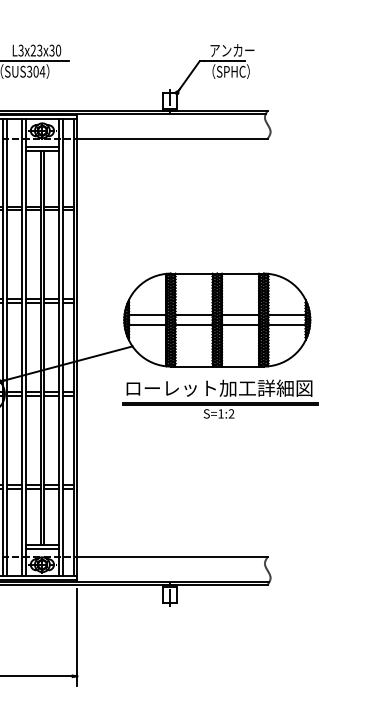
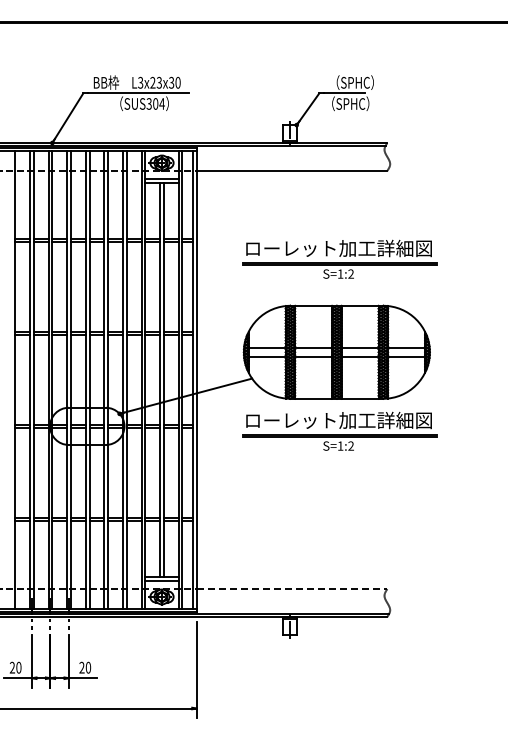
text: (231, 50) -> (351, 82), アンカー -> （SPHC）
part: (219, 226) -> (339, 258), added
line: (172, 557) -> (292, 589), solid -> dashed

